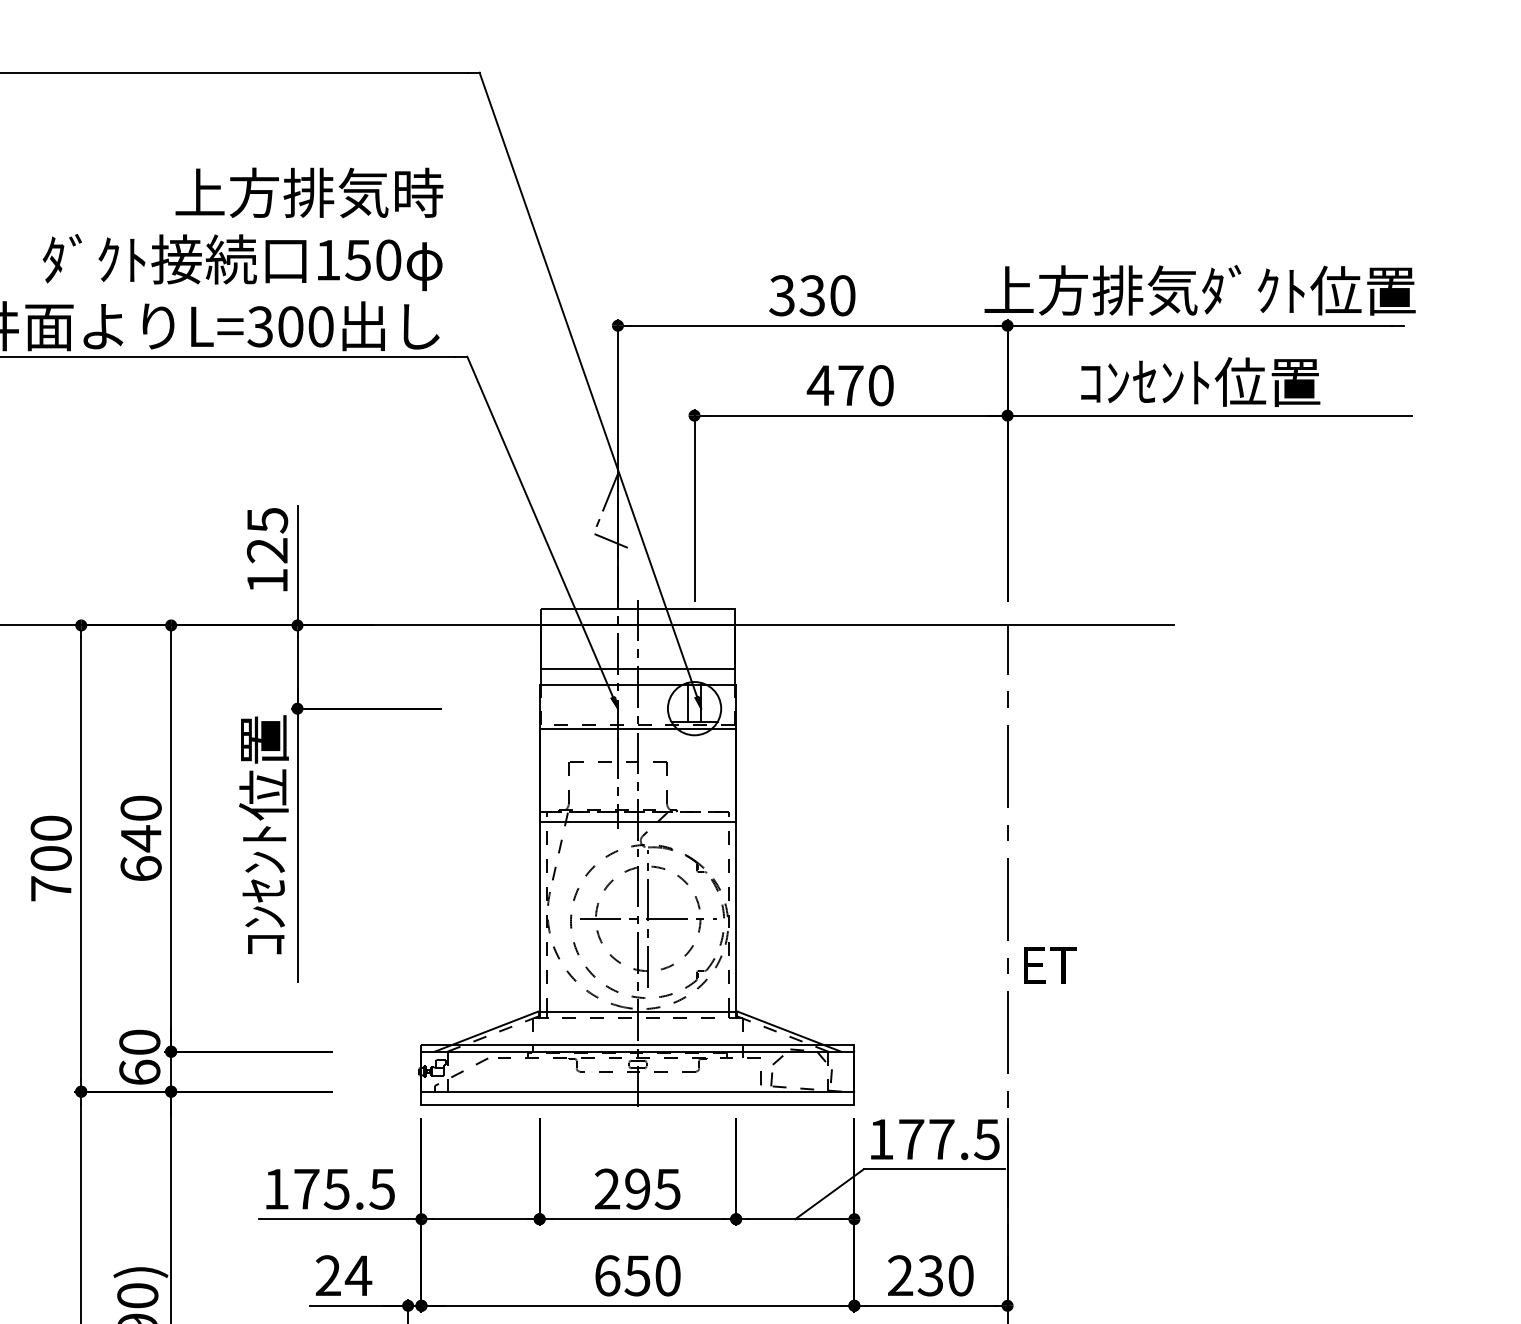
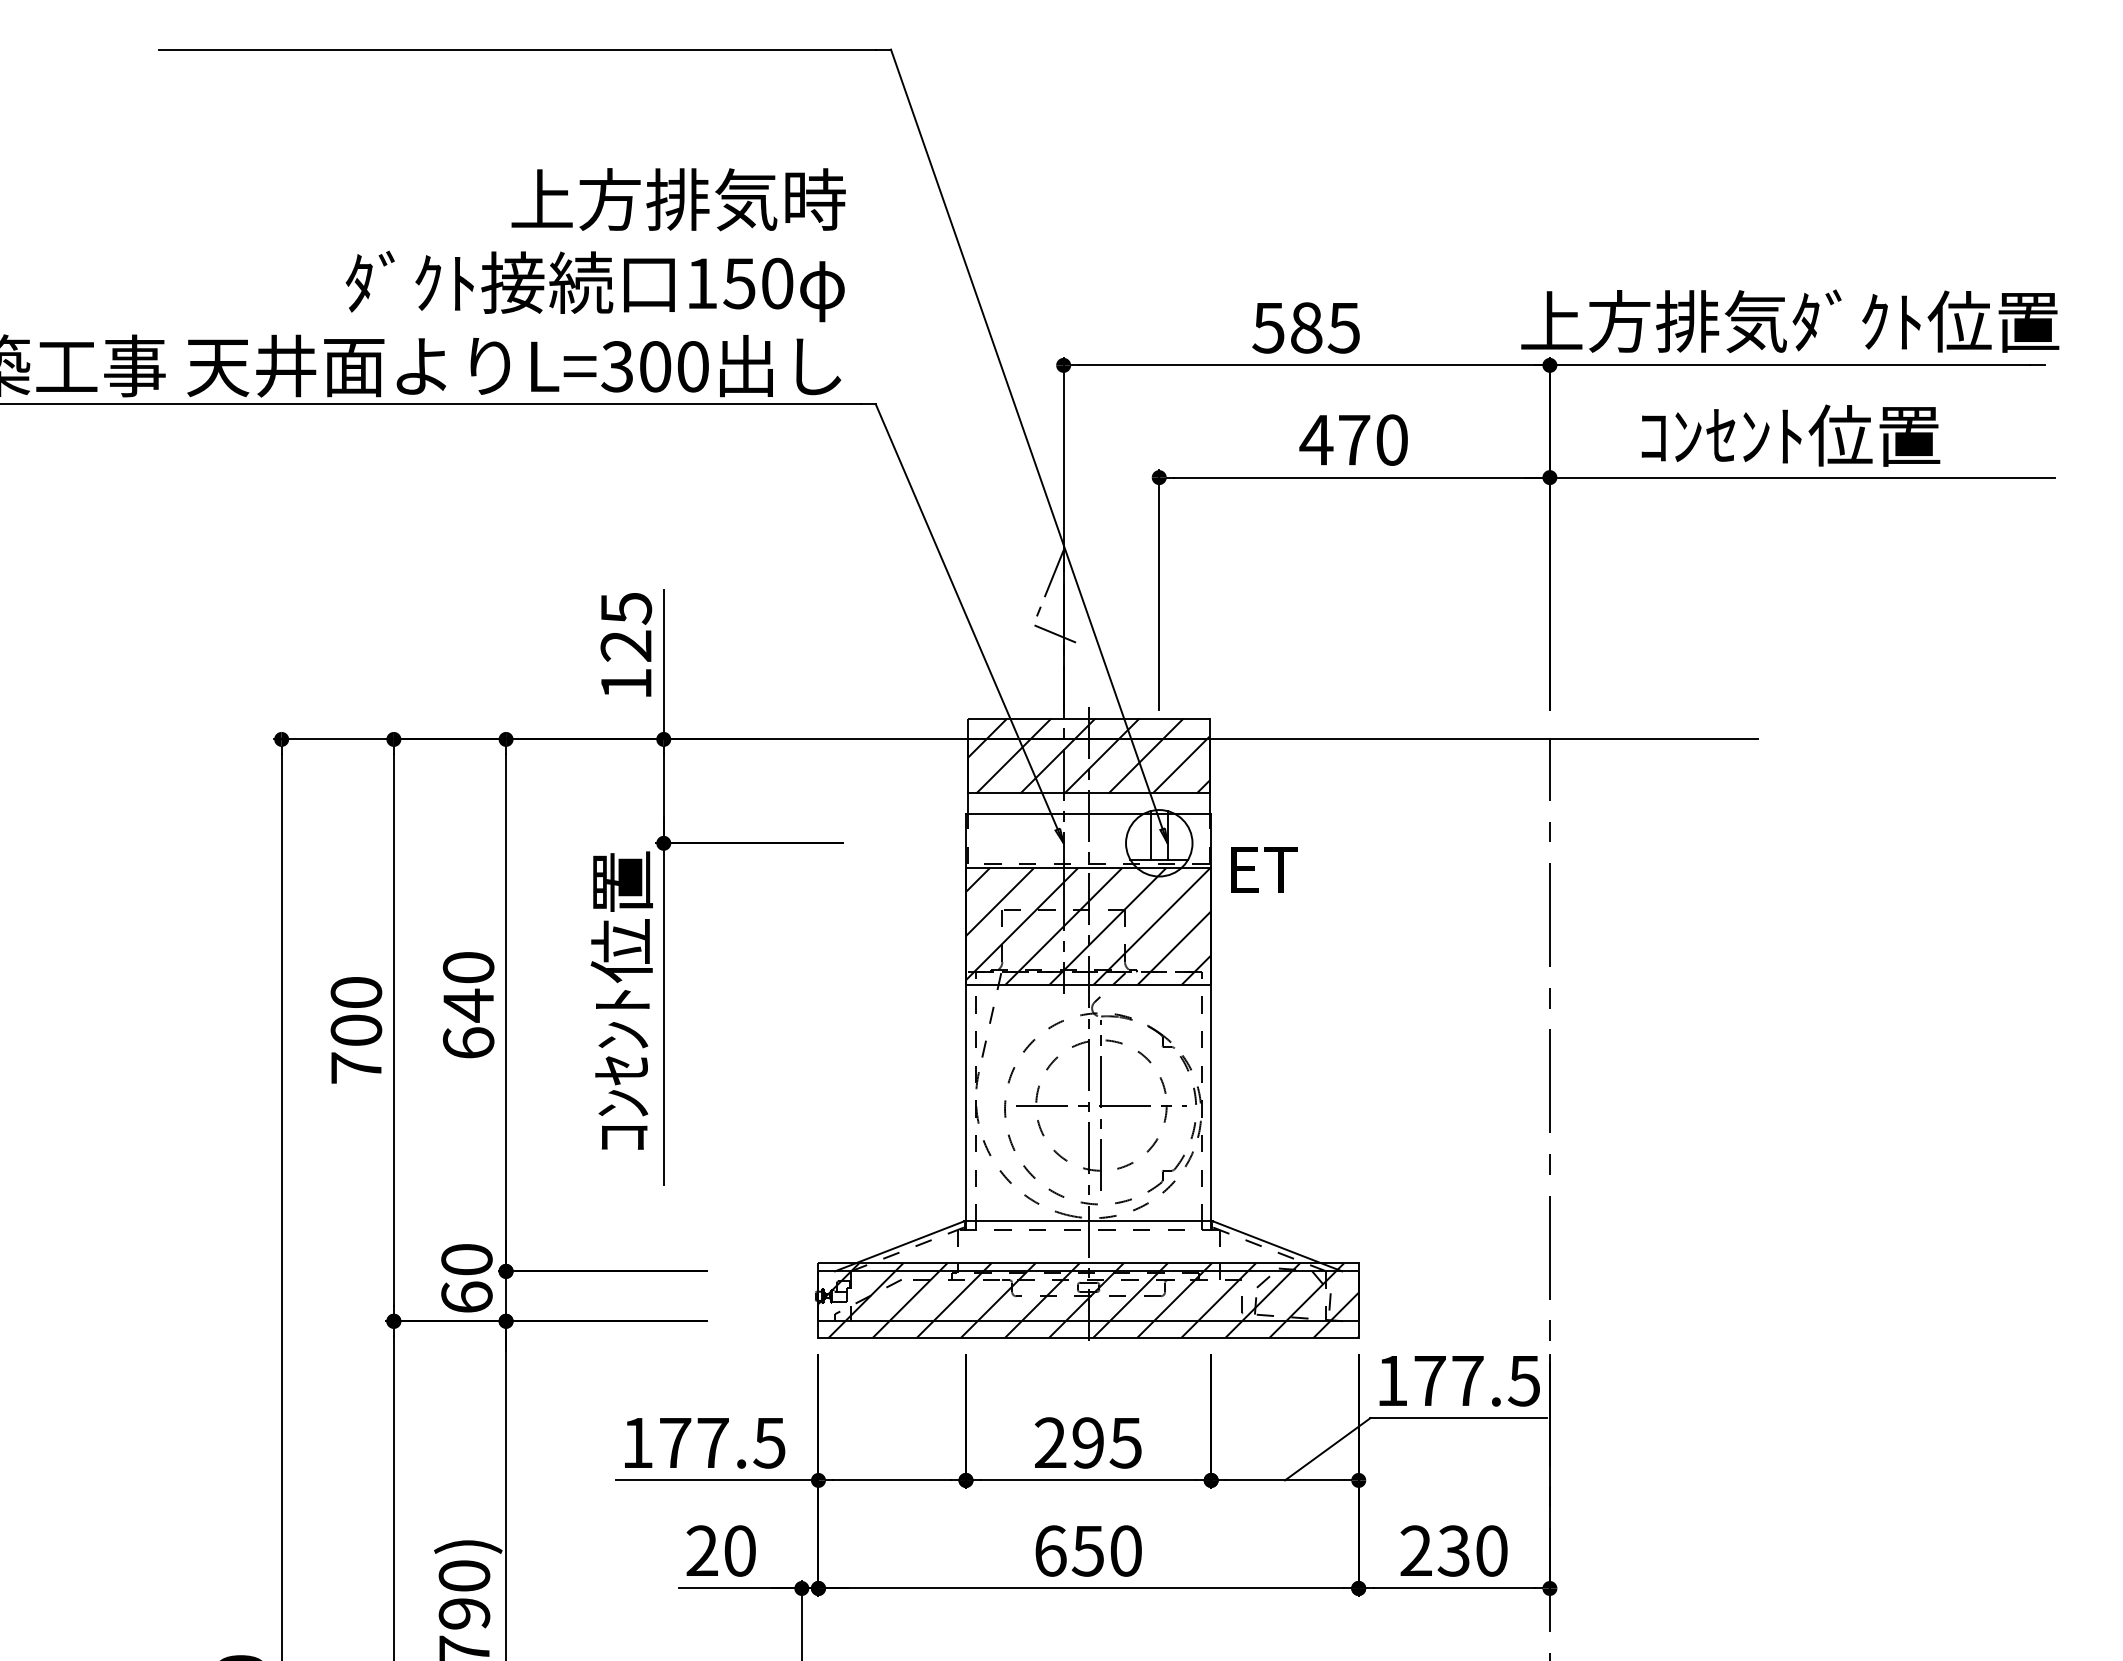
text: (811, 295) -> (1305, 327), 330 -> 585
hatch: (637, 638) -> (1088, 755), added
hatch: (637, 775) -> (1088, 926), added
text: (1050, 965) -> (1264, 869), moved
hatch: (637, 1075) -> (1088, 1300), added
text: (336, 1189) -> (712, 1443), 175.5 -> 177.5
text: (358, 1275) -> (739, 1550), 24 -> 20

